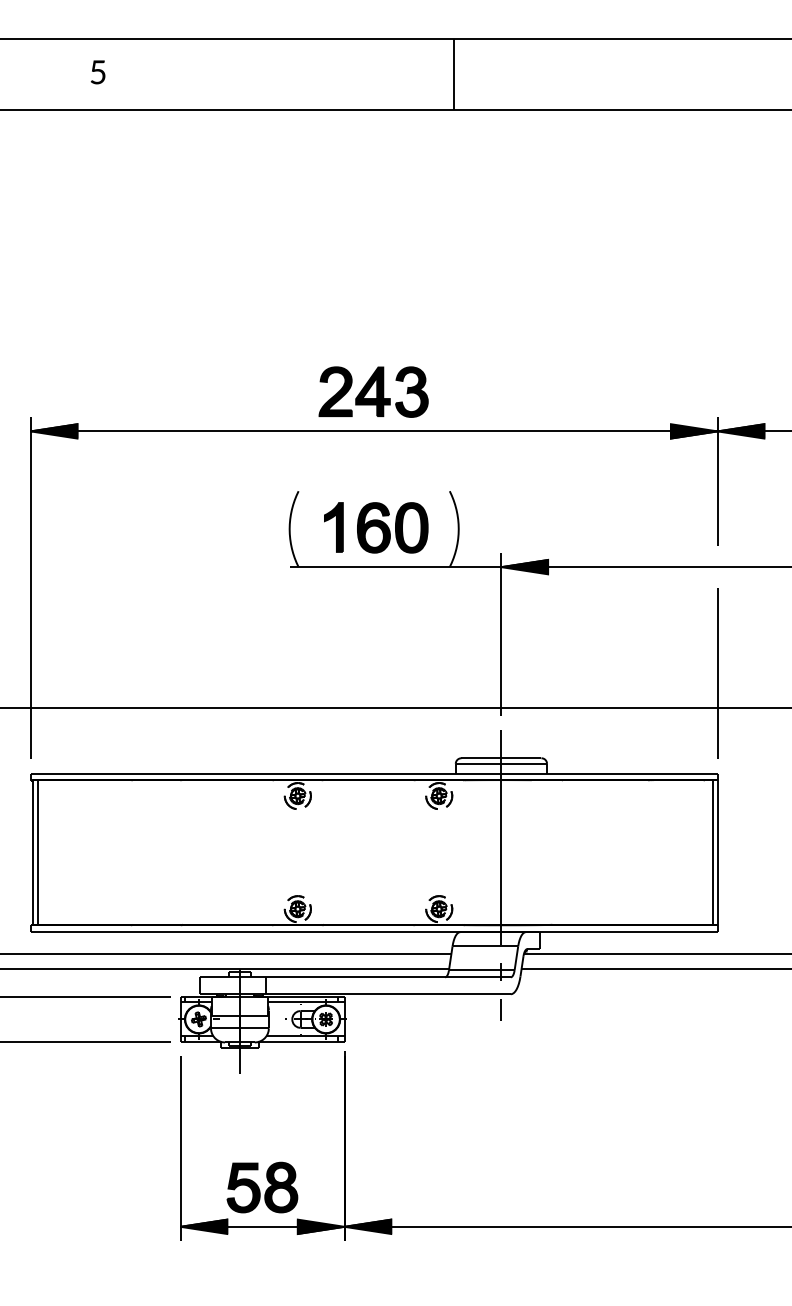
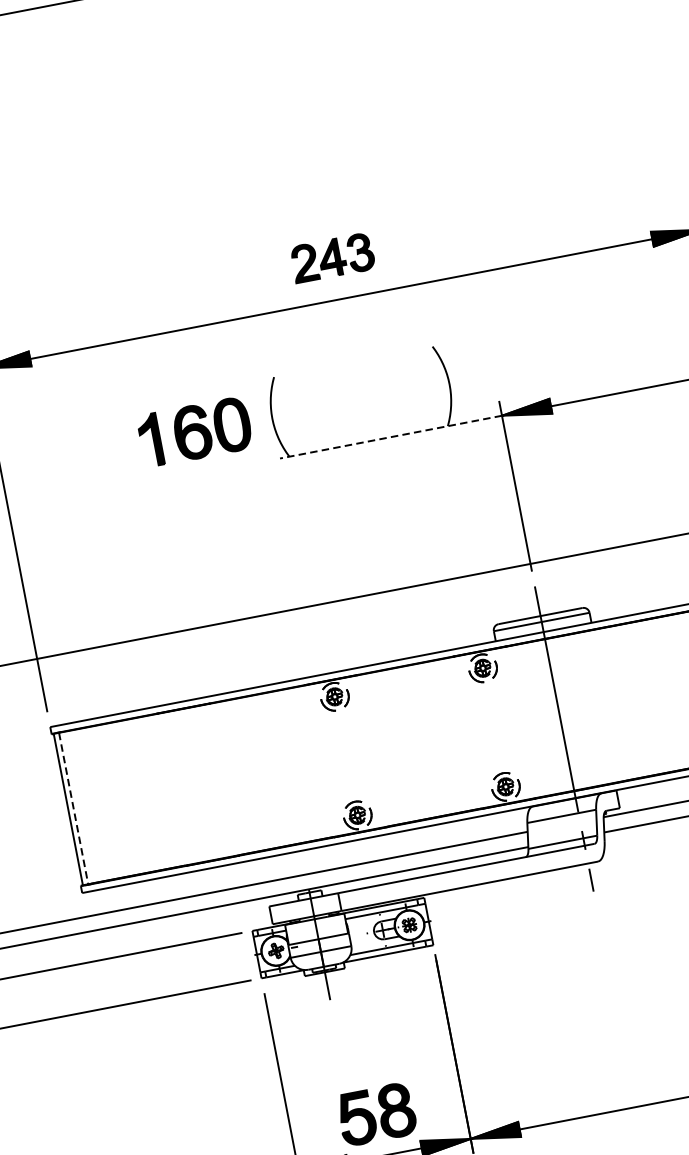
part: (373, 391) -> (332, 257), size x0.7
part: (376, 527) -> (195, 431), moved
line: (395, 567) -> (391, 437), solid -> dashed
line: (37, 853) -> (73, 809), solid -> dashed

